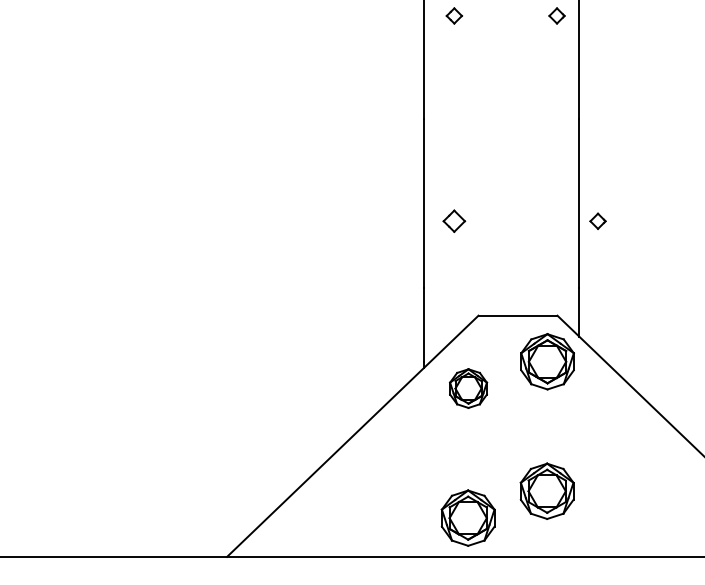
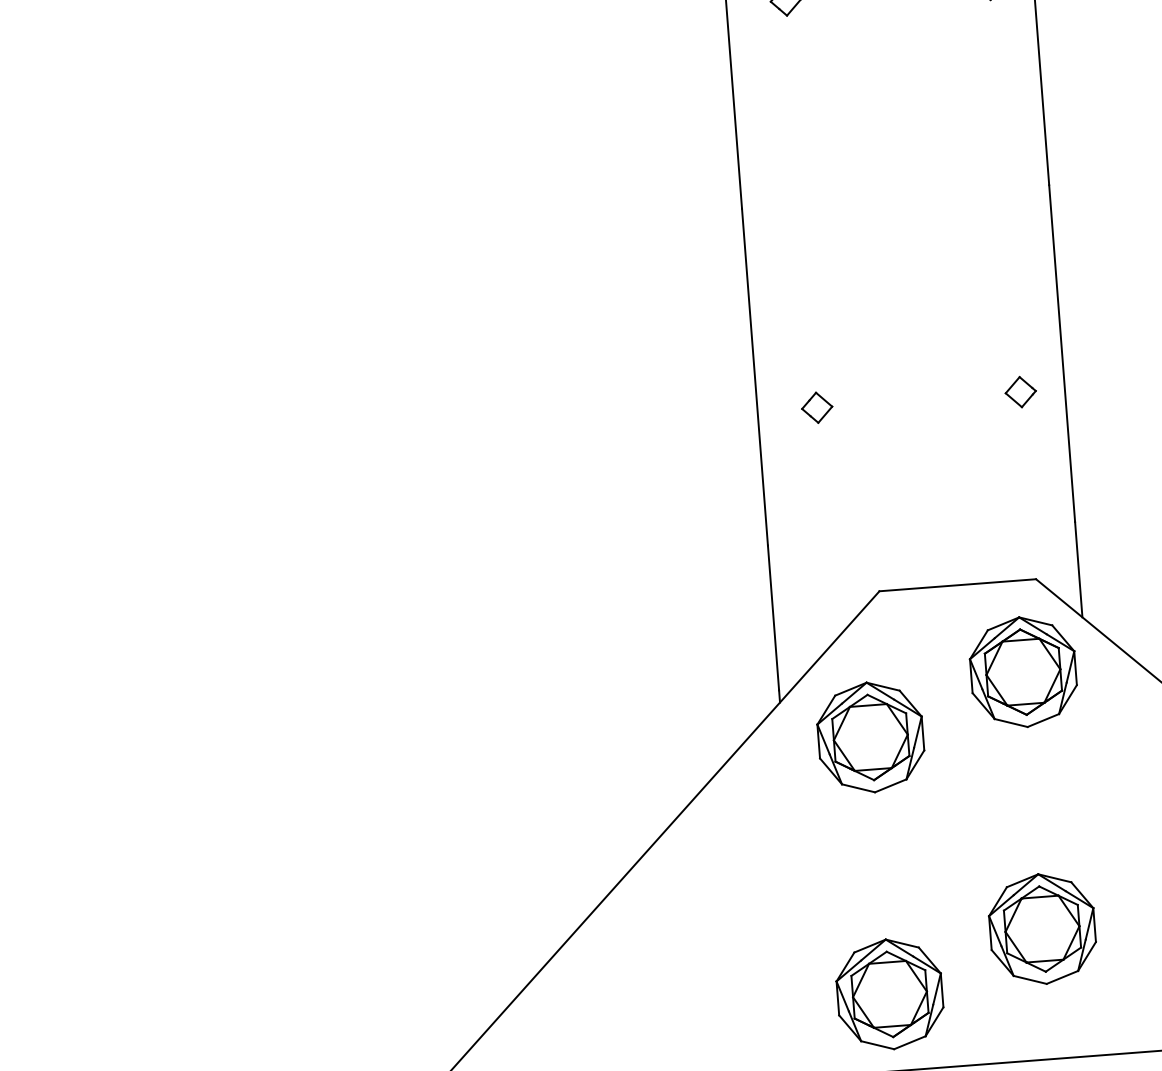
part: (597, 220) -> (1019, 390), moved
part: (454, 221) -> (817, 408), size x0.71
part: (468, 388) -> (870, 737), size x1.43

